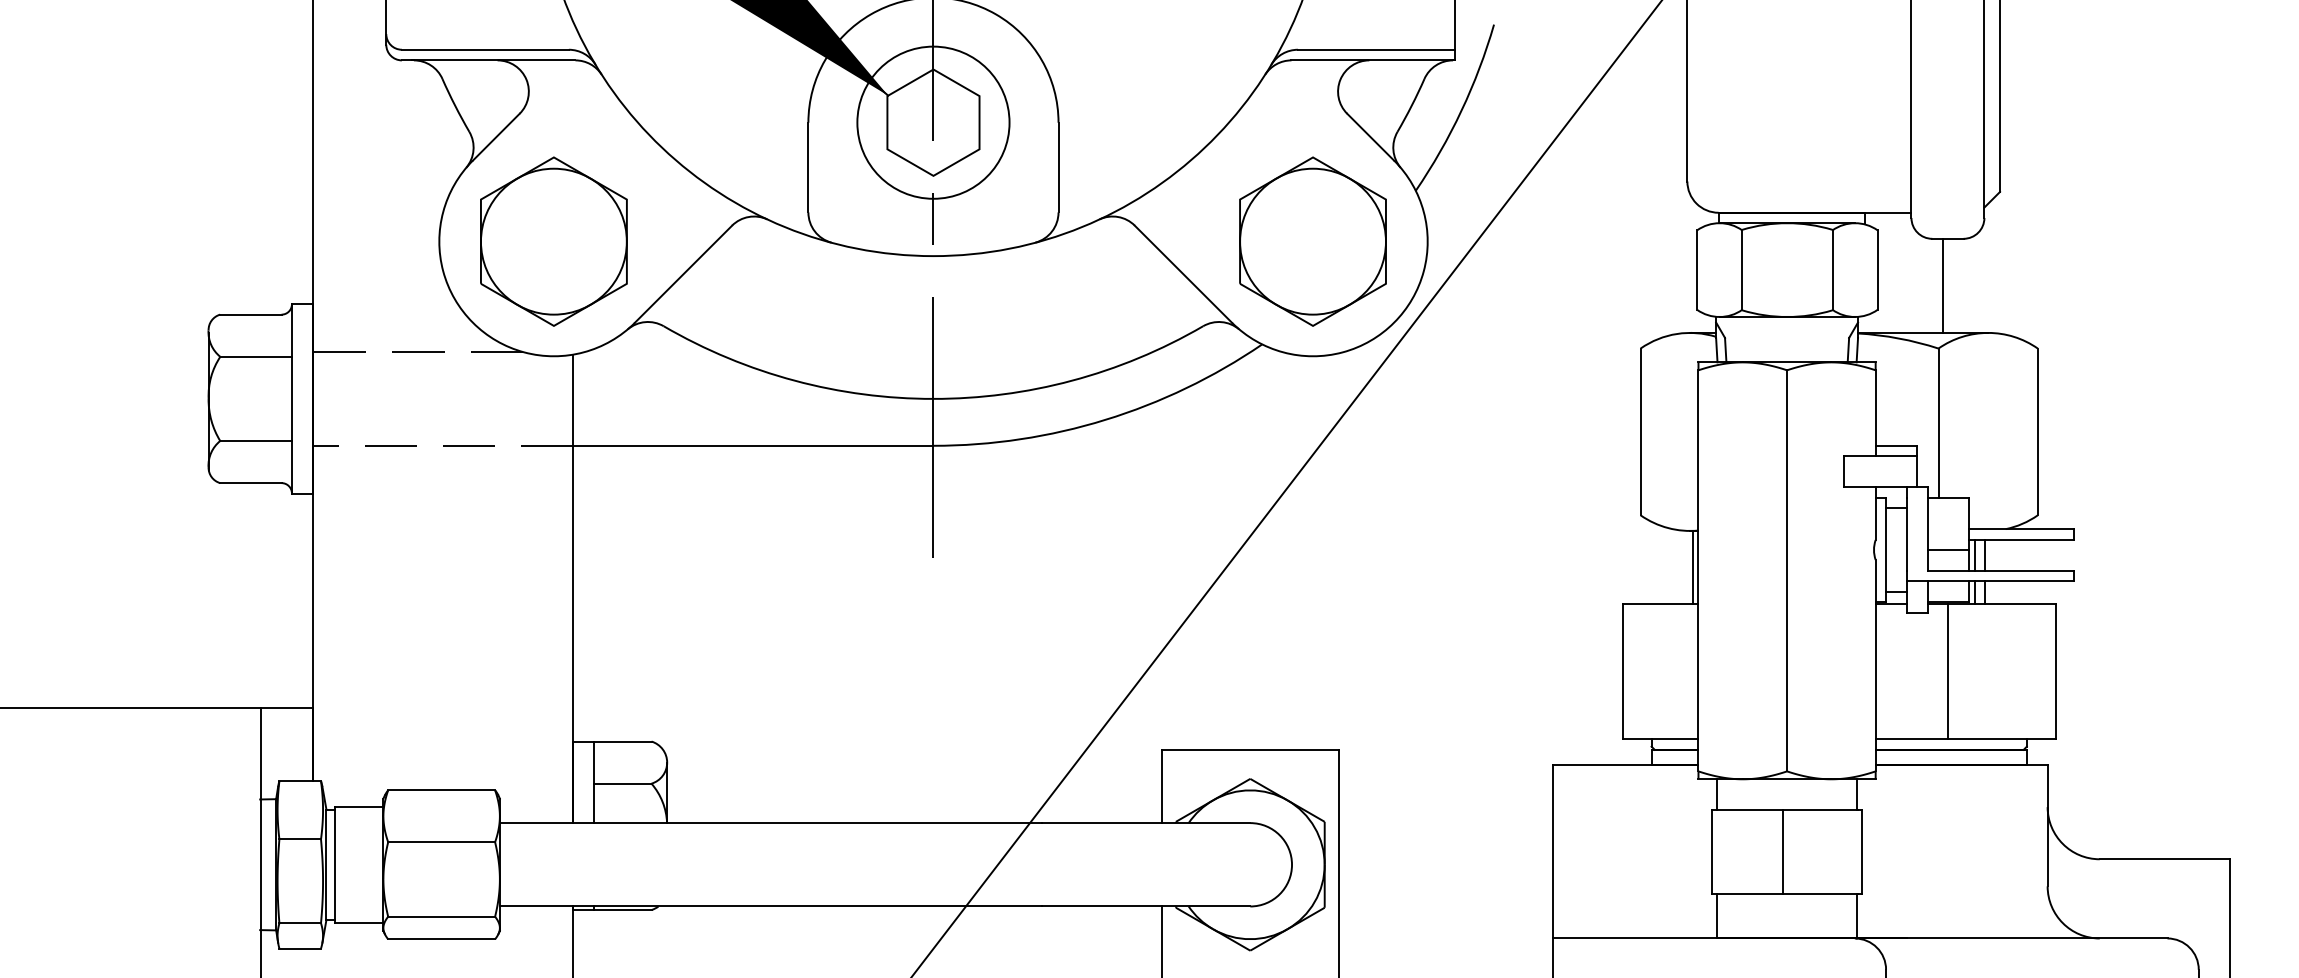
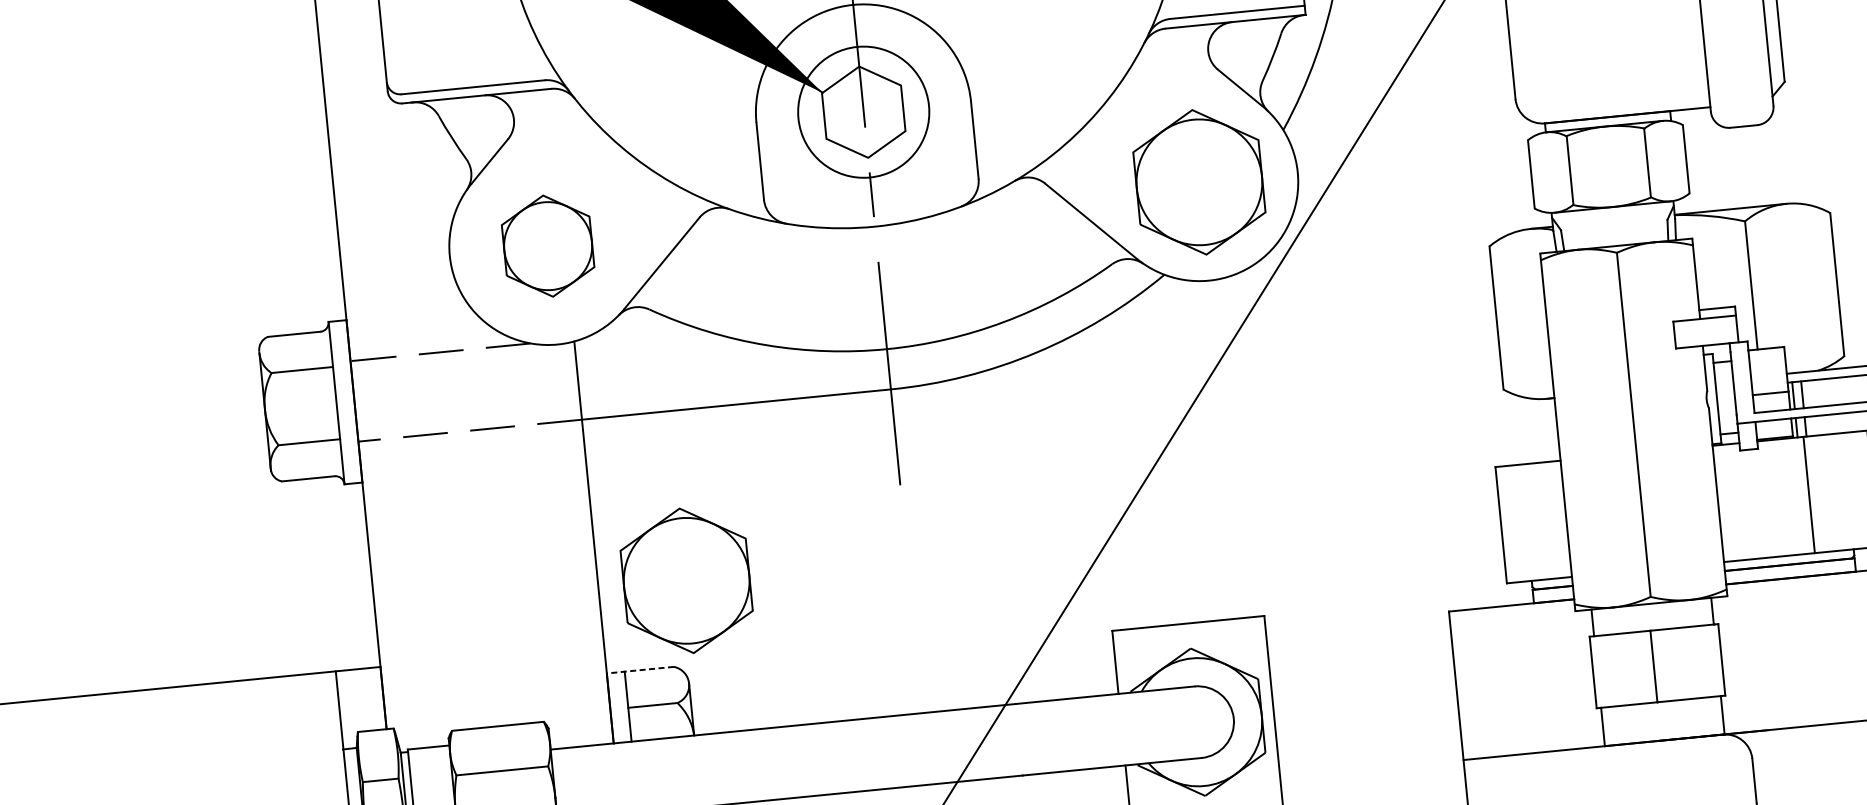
part: (553, 241) -> (547, 246), size x0.7
line: (1943, 285) -> (1744, 166), removed
line: (1693, 566) -> (1553, 429), removed
part: (675, 643) -> (686, 580), added
line: (1947, 671) -> (1809, 494), moved
line: (611, 741) -> (639, 670), solid -> dashed

